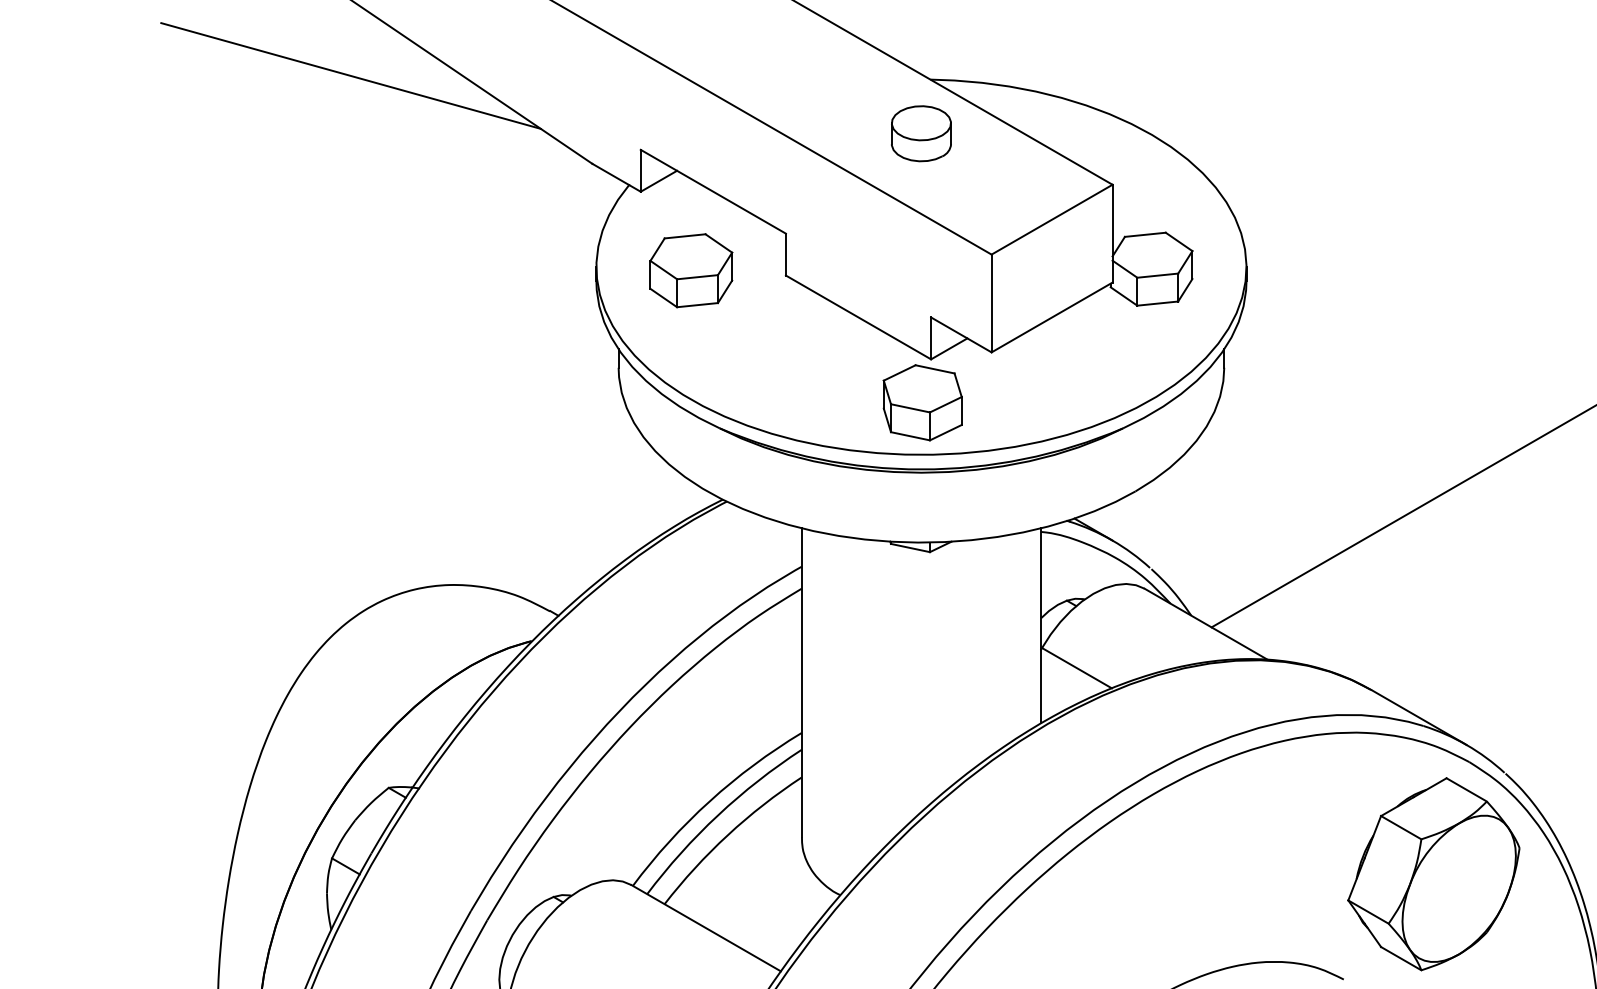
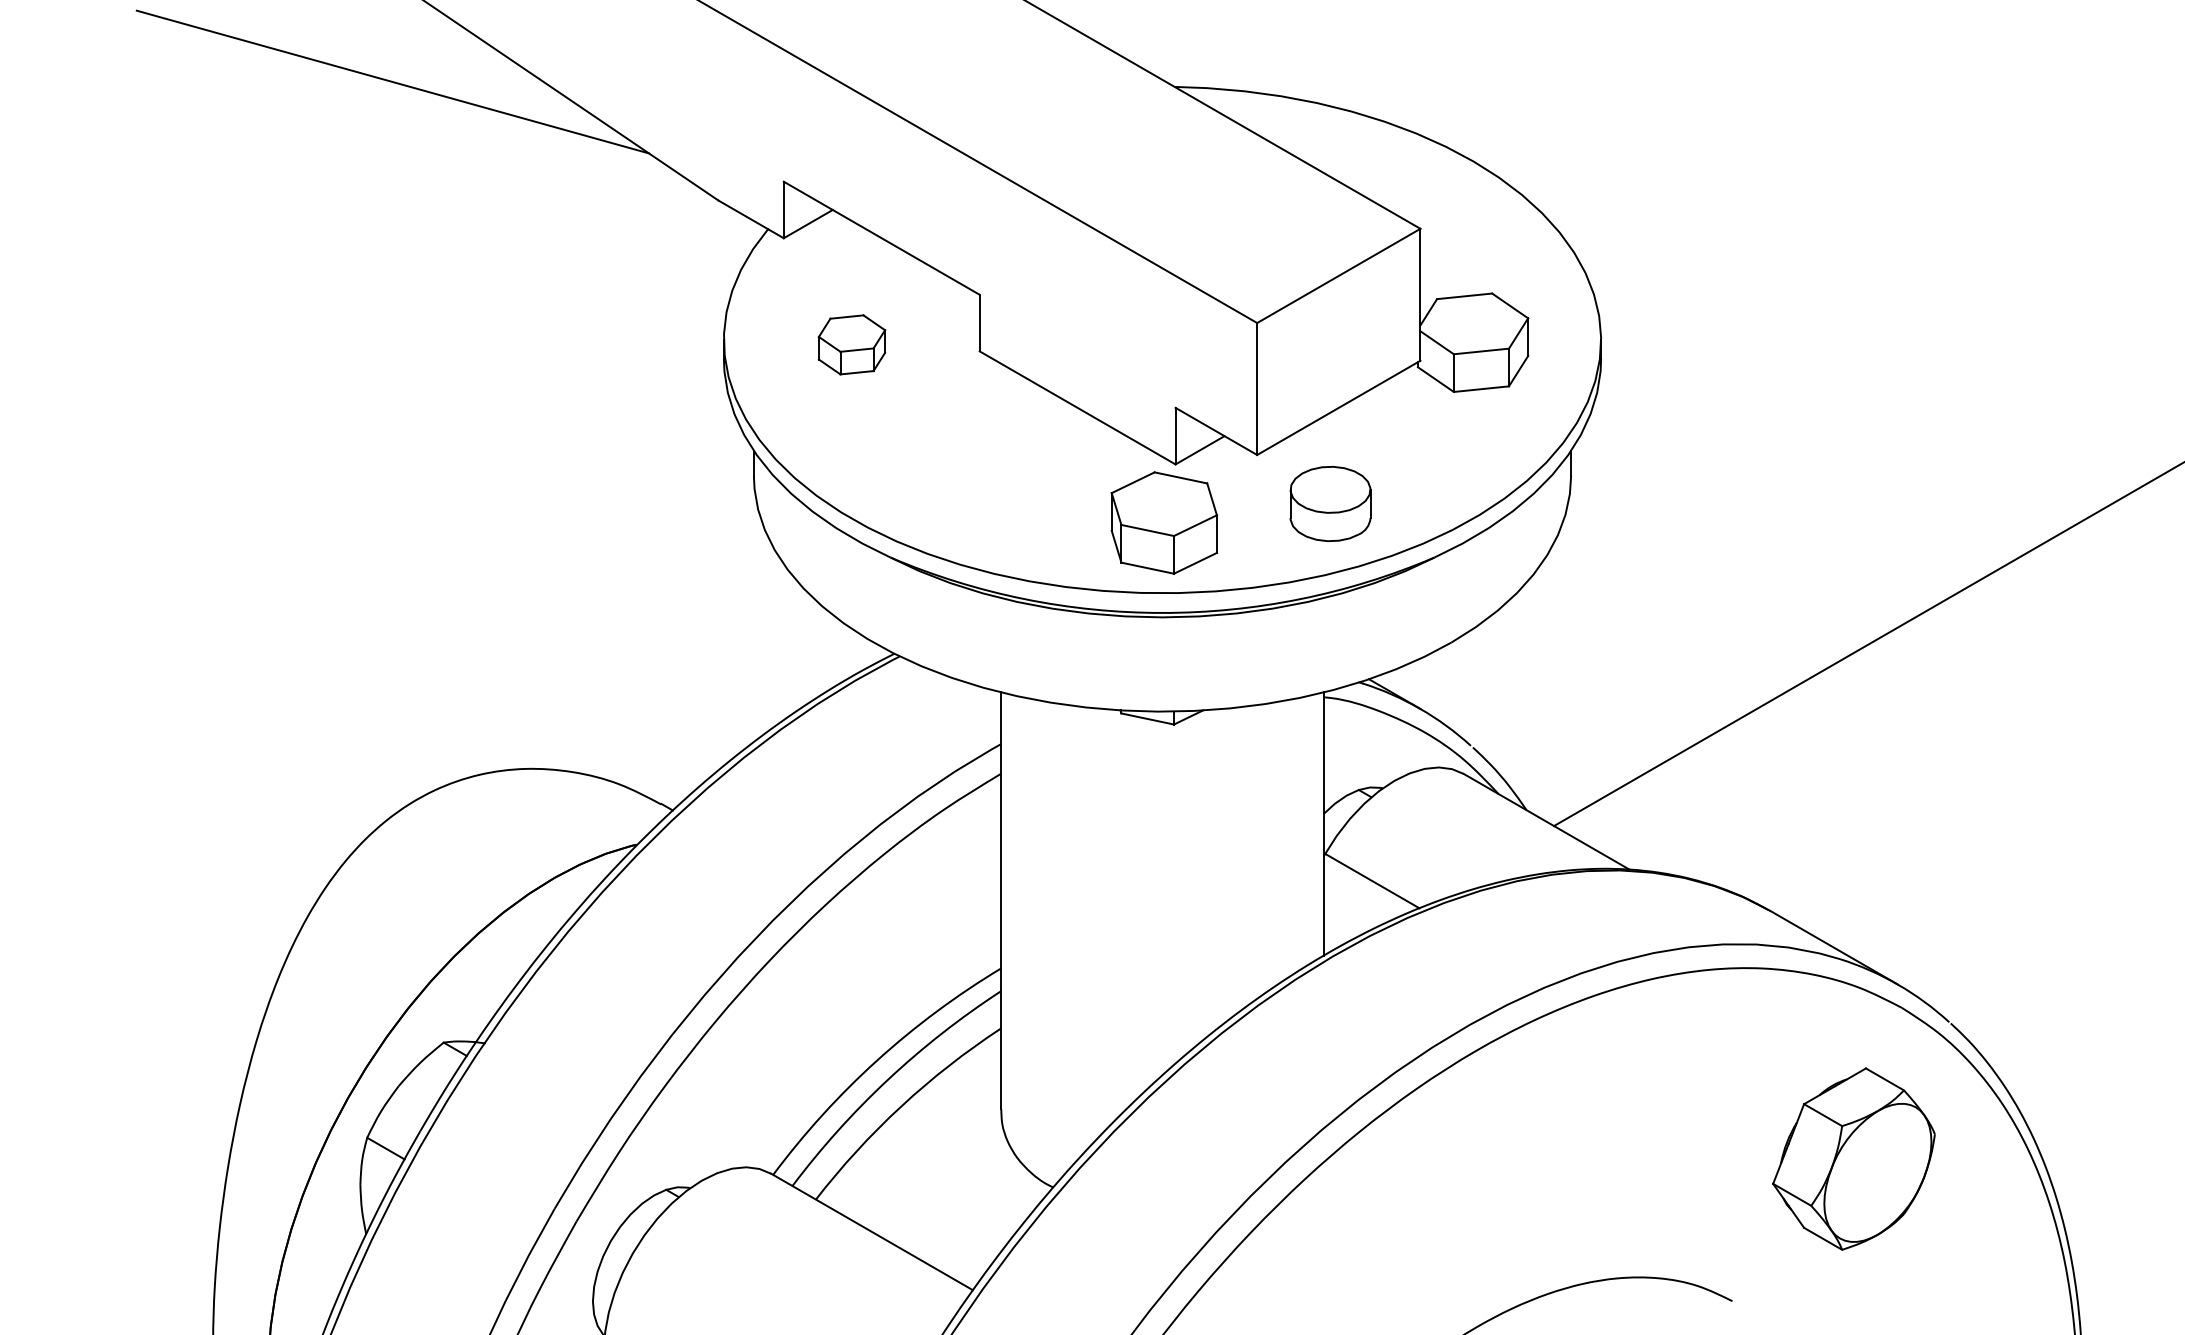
part: (921, 134) -> (1330, 504), moved
part: (690, 270) -> (851, 344), size x0.6
part: (1433, 873) -> (1853, 1158), size x0.7

